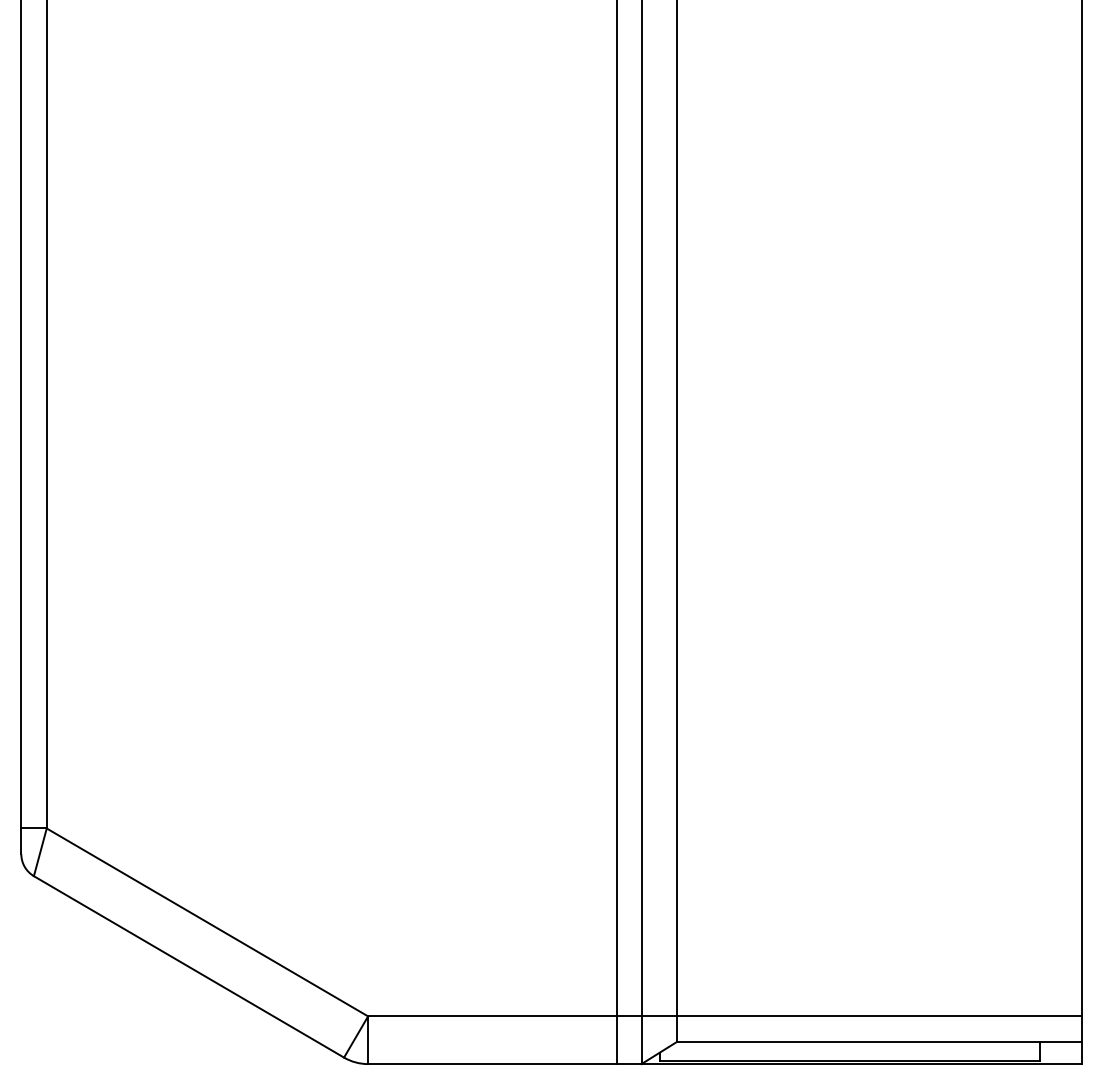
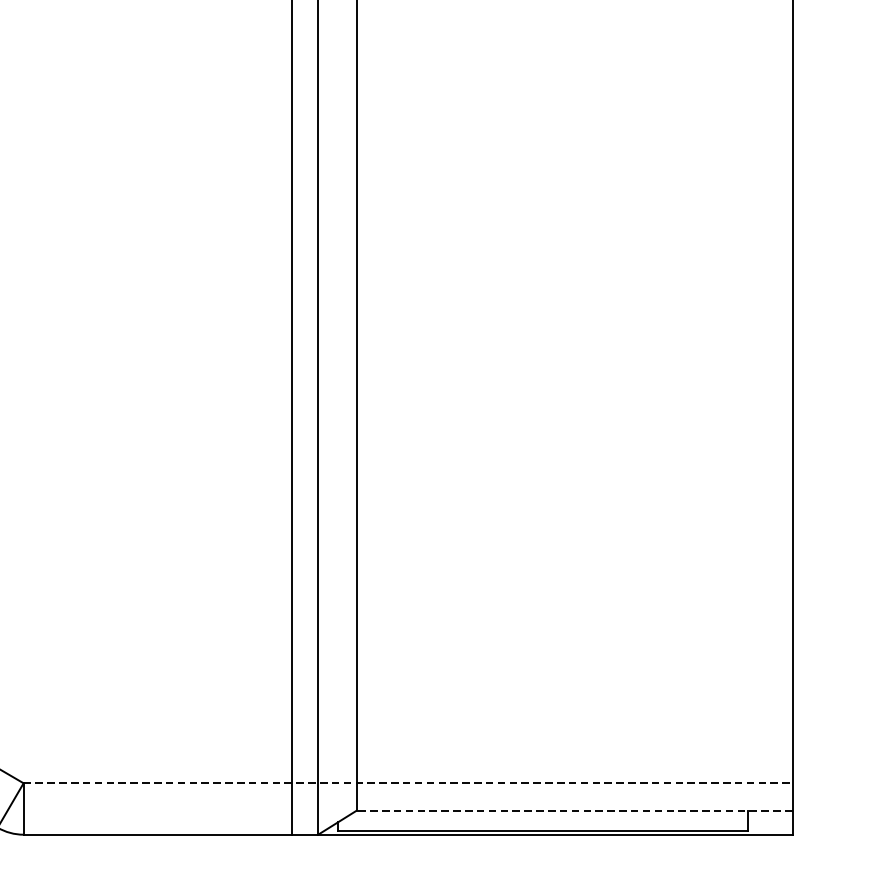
line: (724, 1016) -> (407, 783), solid -> dashed
line: (878, 1041) -> (573, 810), solid -> dashed

